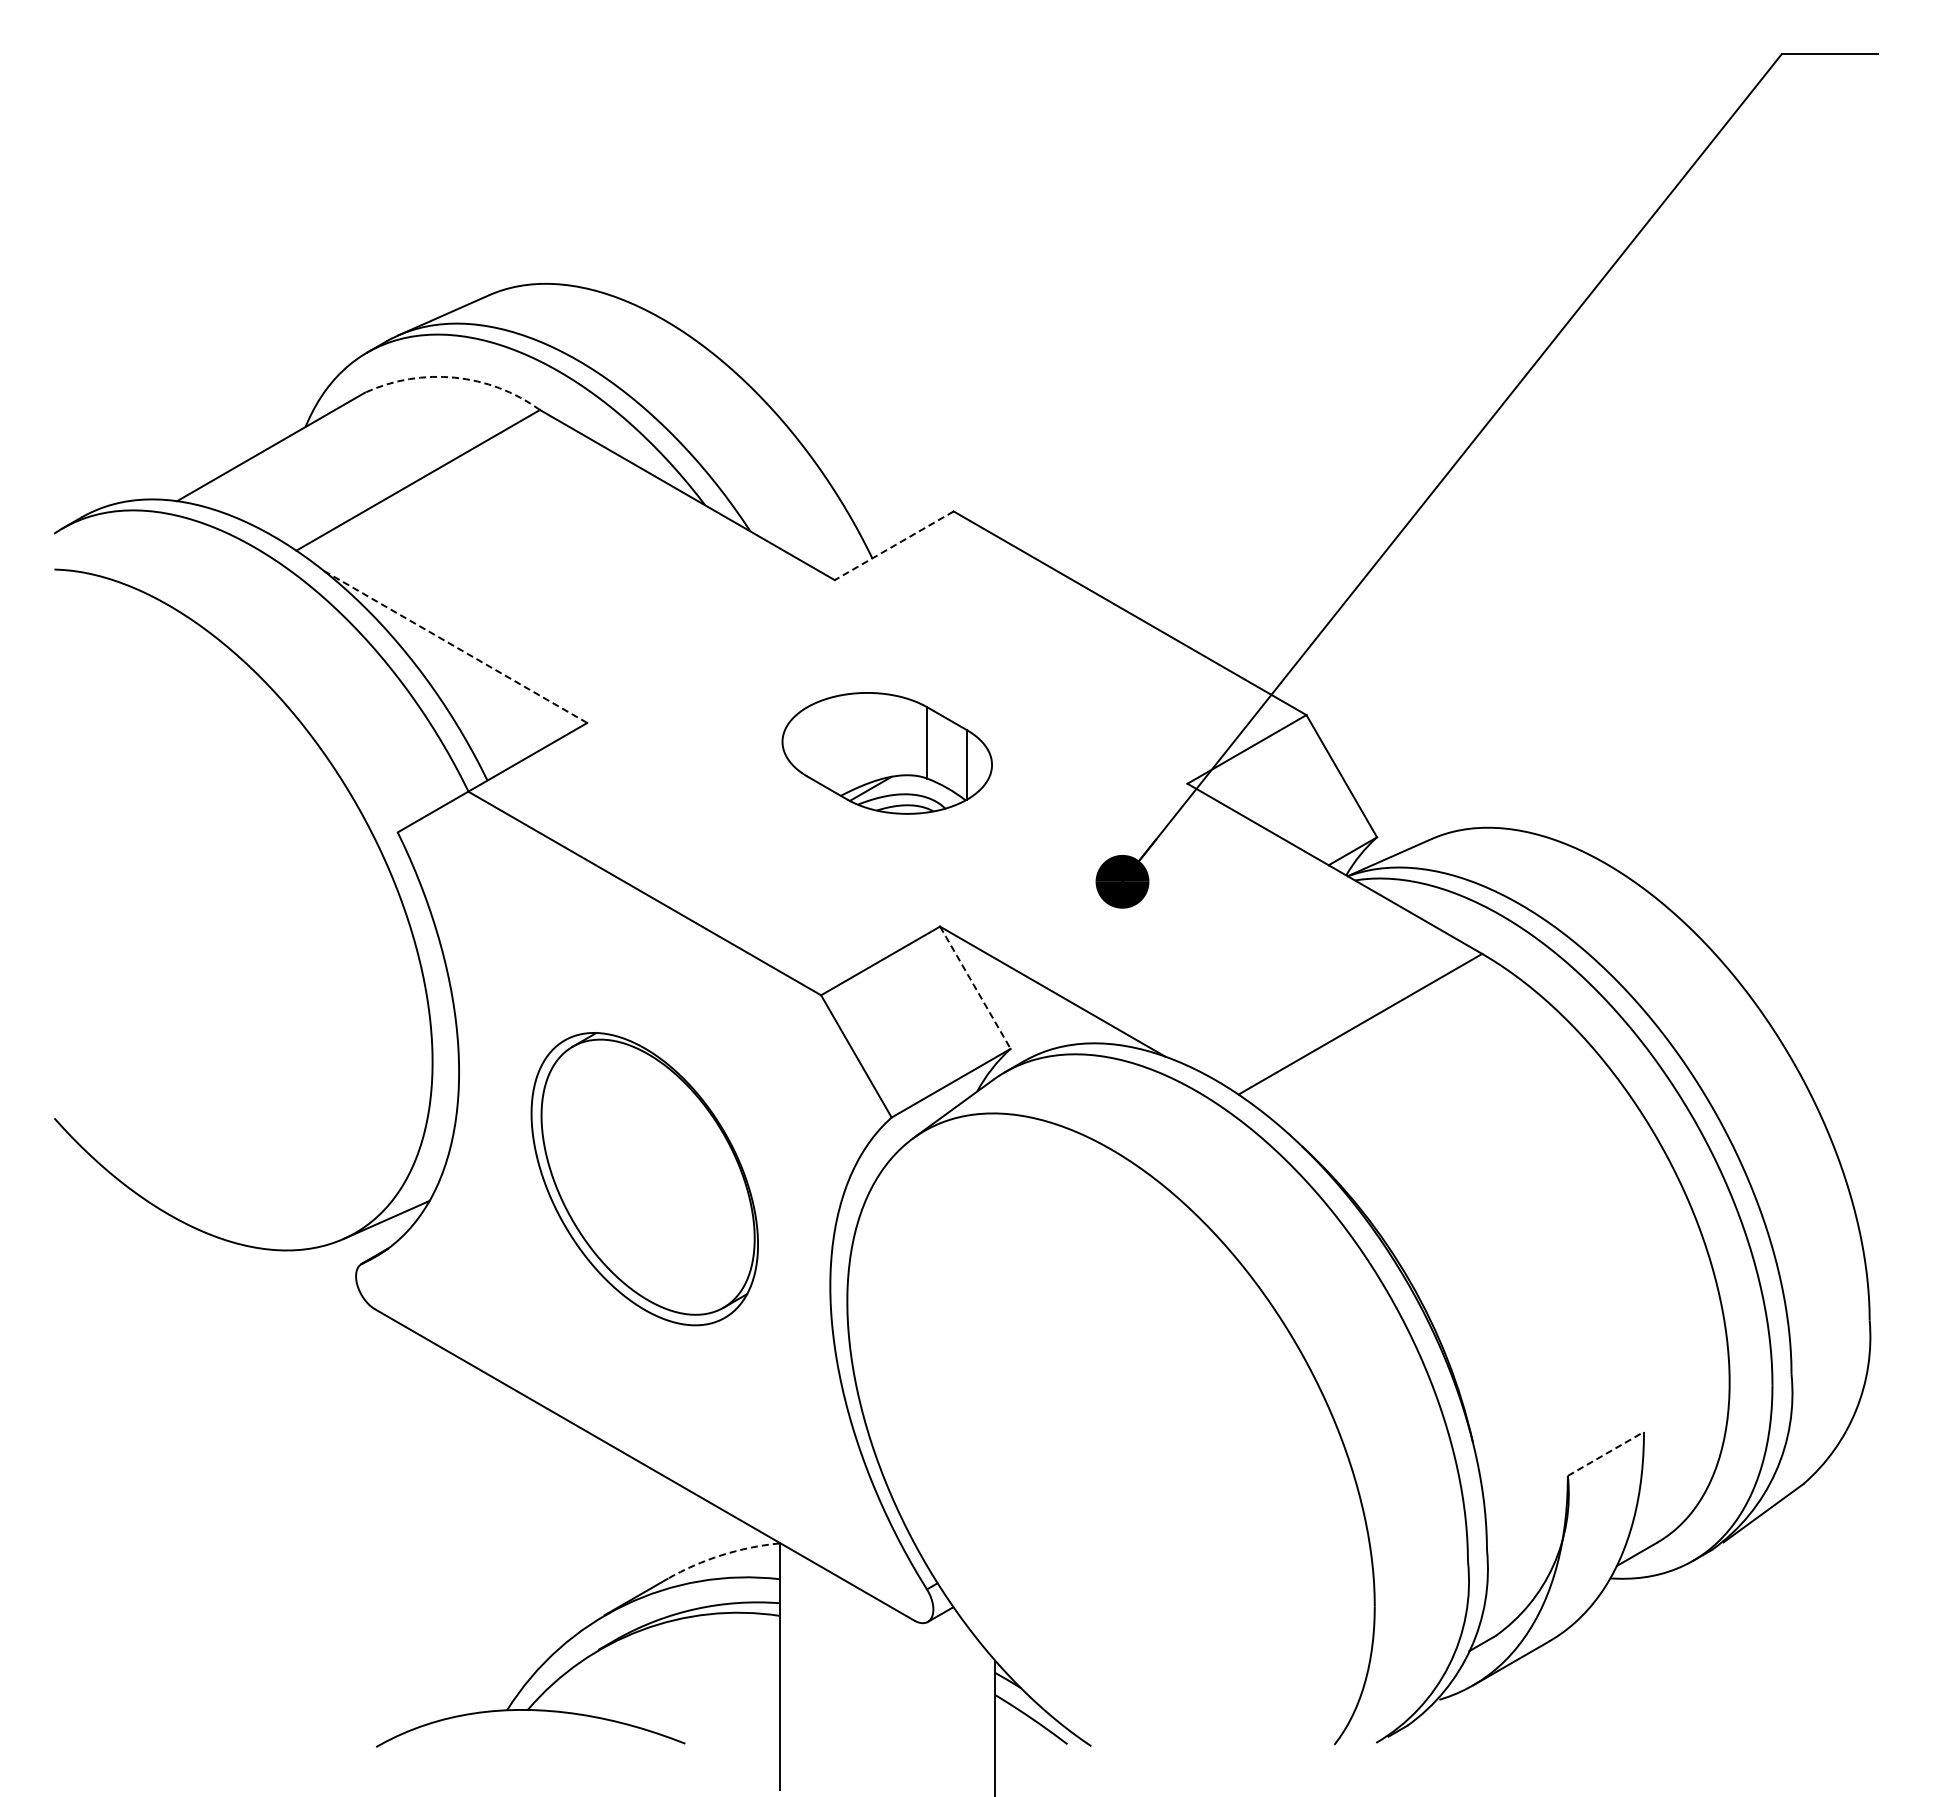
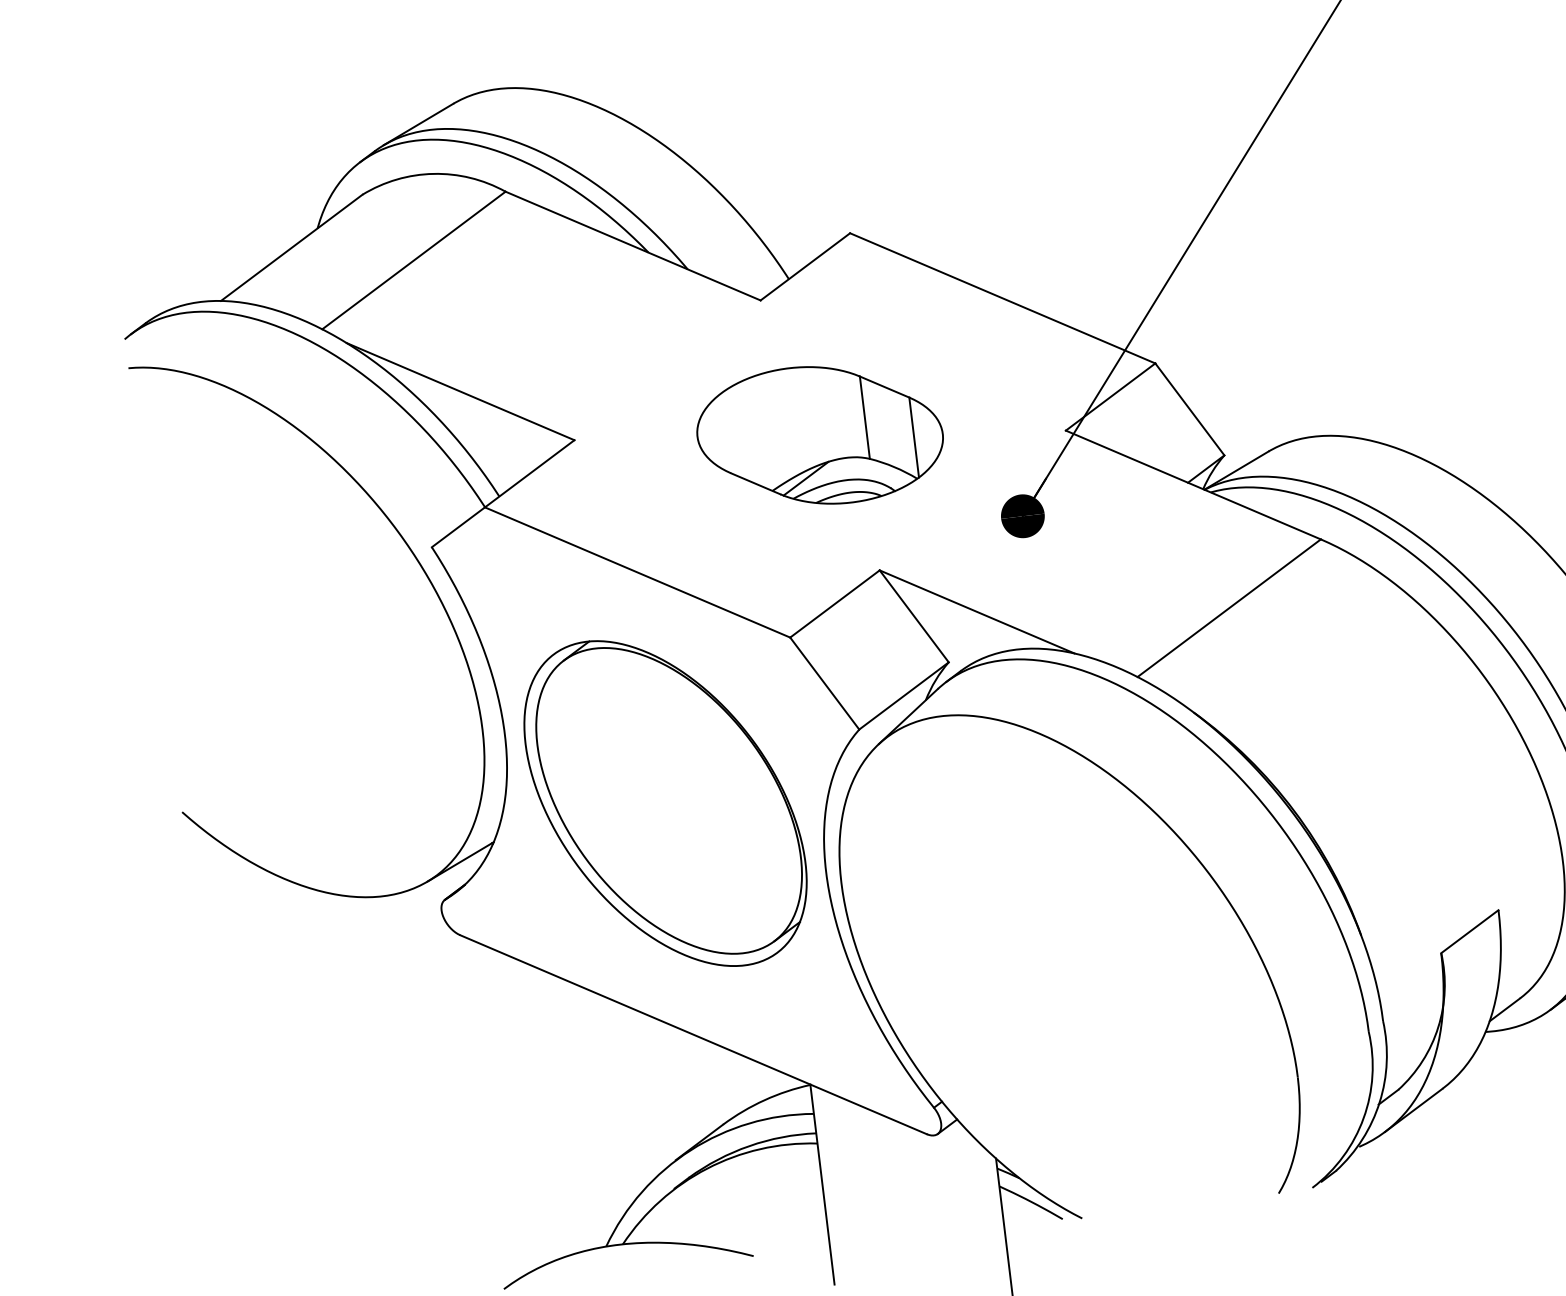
arc: (454, 377) -> (433, 173), dashed -> solid
line: (894, 545) -> (805, 266), dashed -> solid
line: (455, 647) -> (460, 392), dashed -> solid
part: (886, 753) -> (819, 435), size x1.43
line: (975, 987) -> (914, 616), dashed -> solid
part: (644, 1178) -> (665, 803), size x1.43
line: (1605, 1453) -> (1469, 931), dashed -> solid
arc: (721, 1555) -> (764, 1100), dashed -> solid

